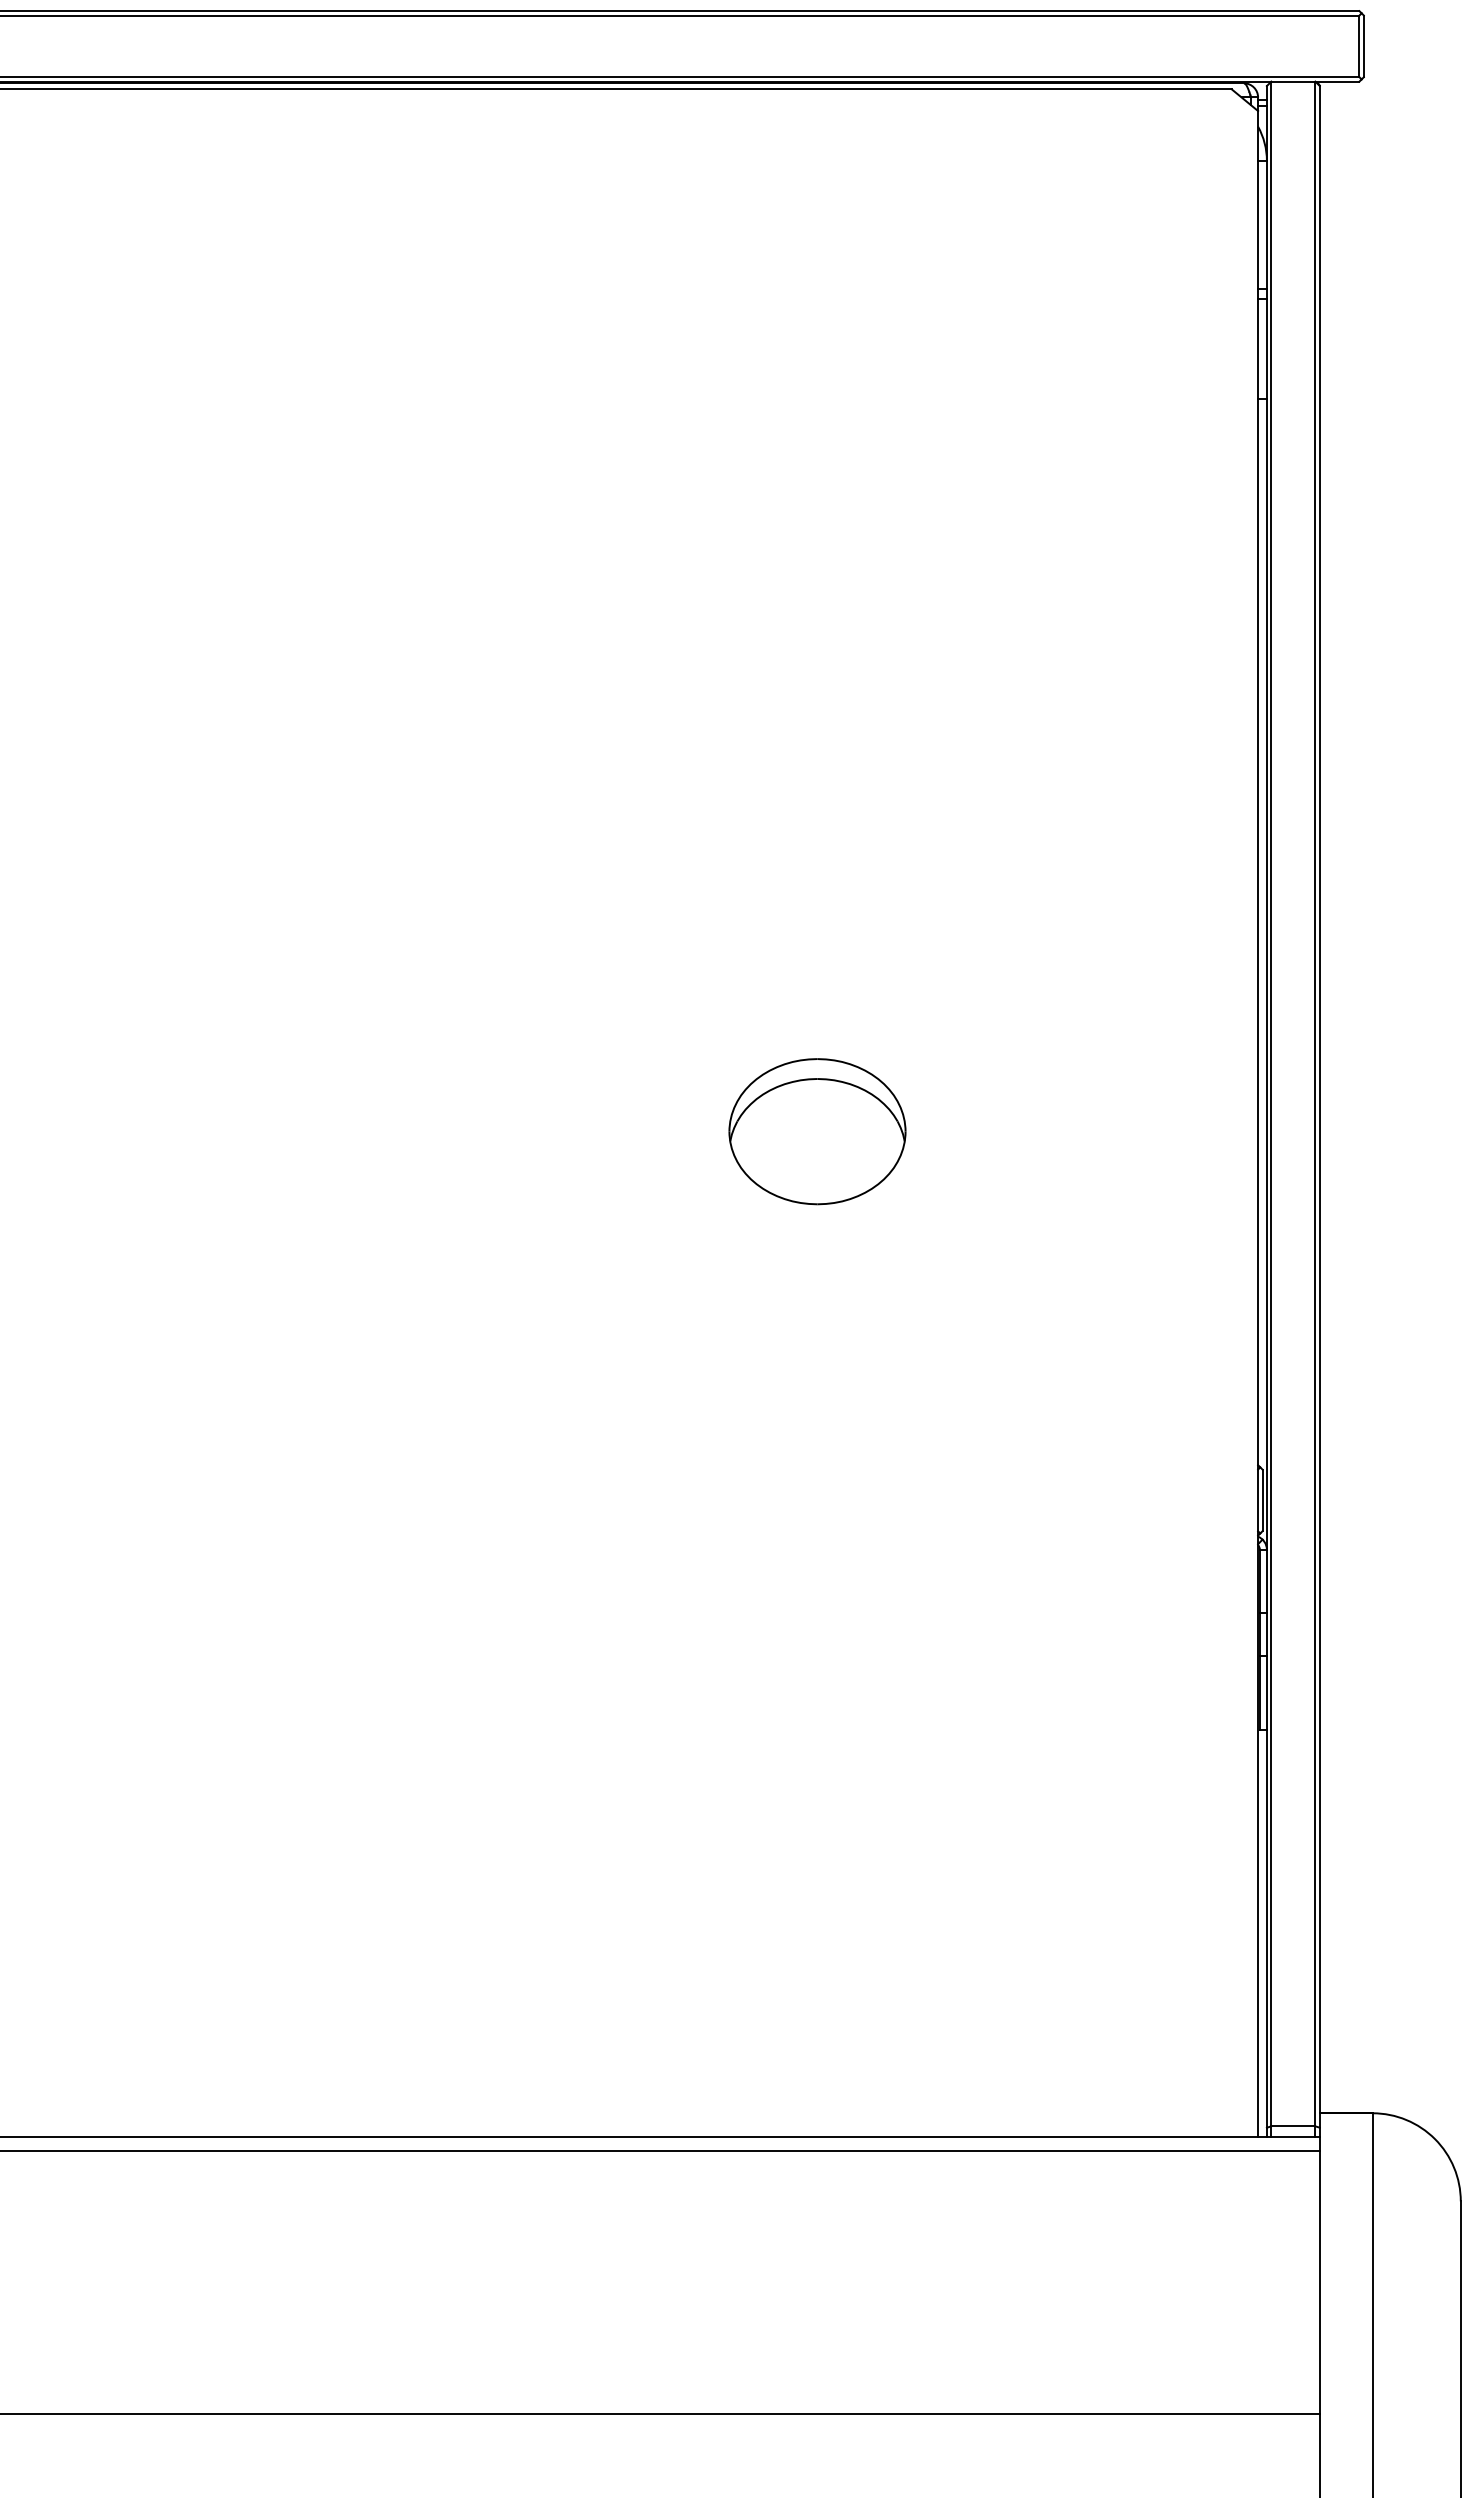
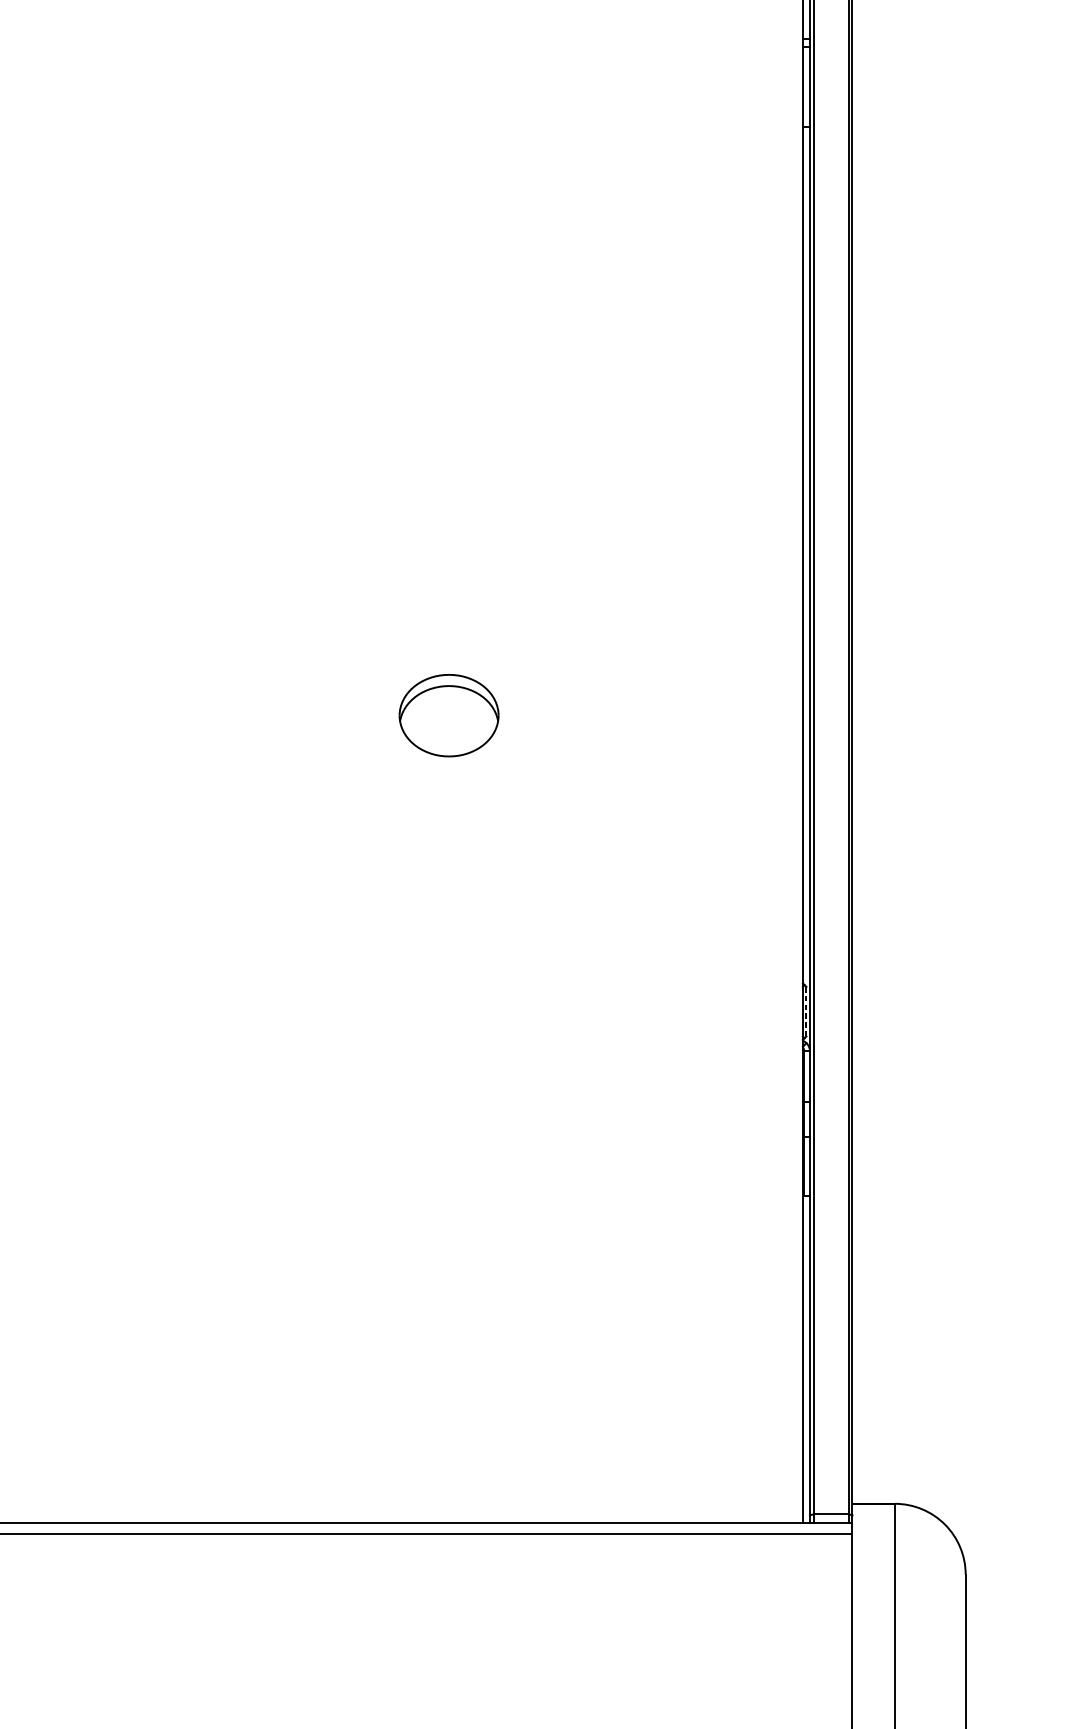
part: (817, 1131) -> (449, 715), size x0.7
line: (1262, 1500) -> (806, 1011), solid -> dashed

